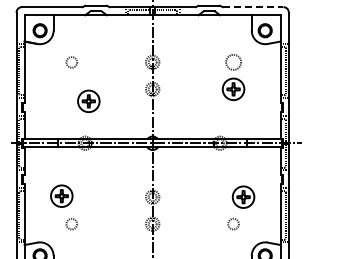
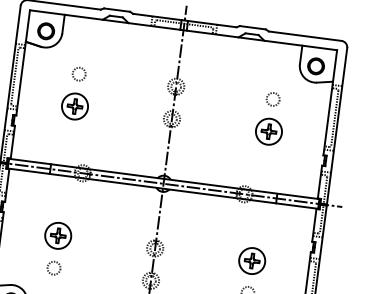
line: (253, 7) -> (305, 36), dashed -> solid
circle: (233, 62) -> (273, 99), size x0.71
part: (88, 100) -> (74, 105), moved
part: (61, 195) -> (57, 234), moved
part: (243, 196) -> (252, 260), moved

